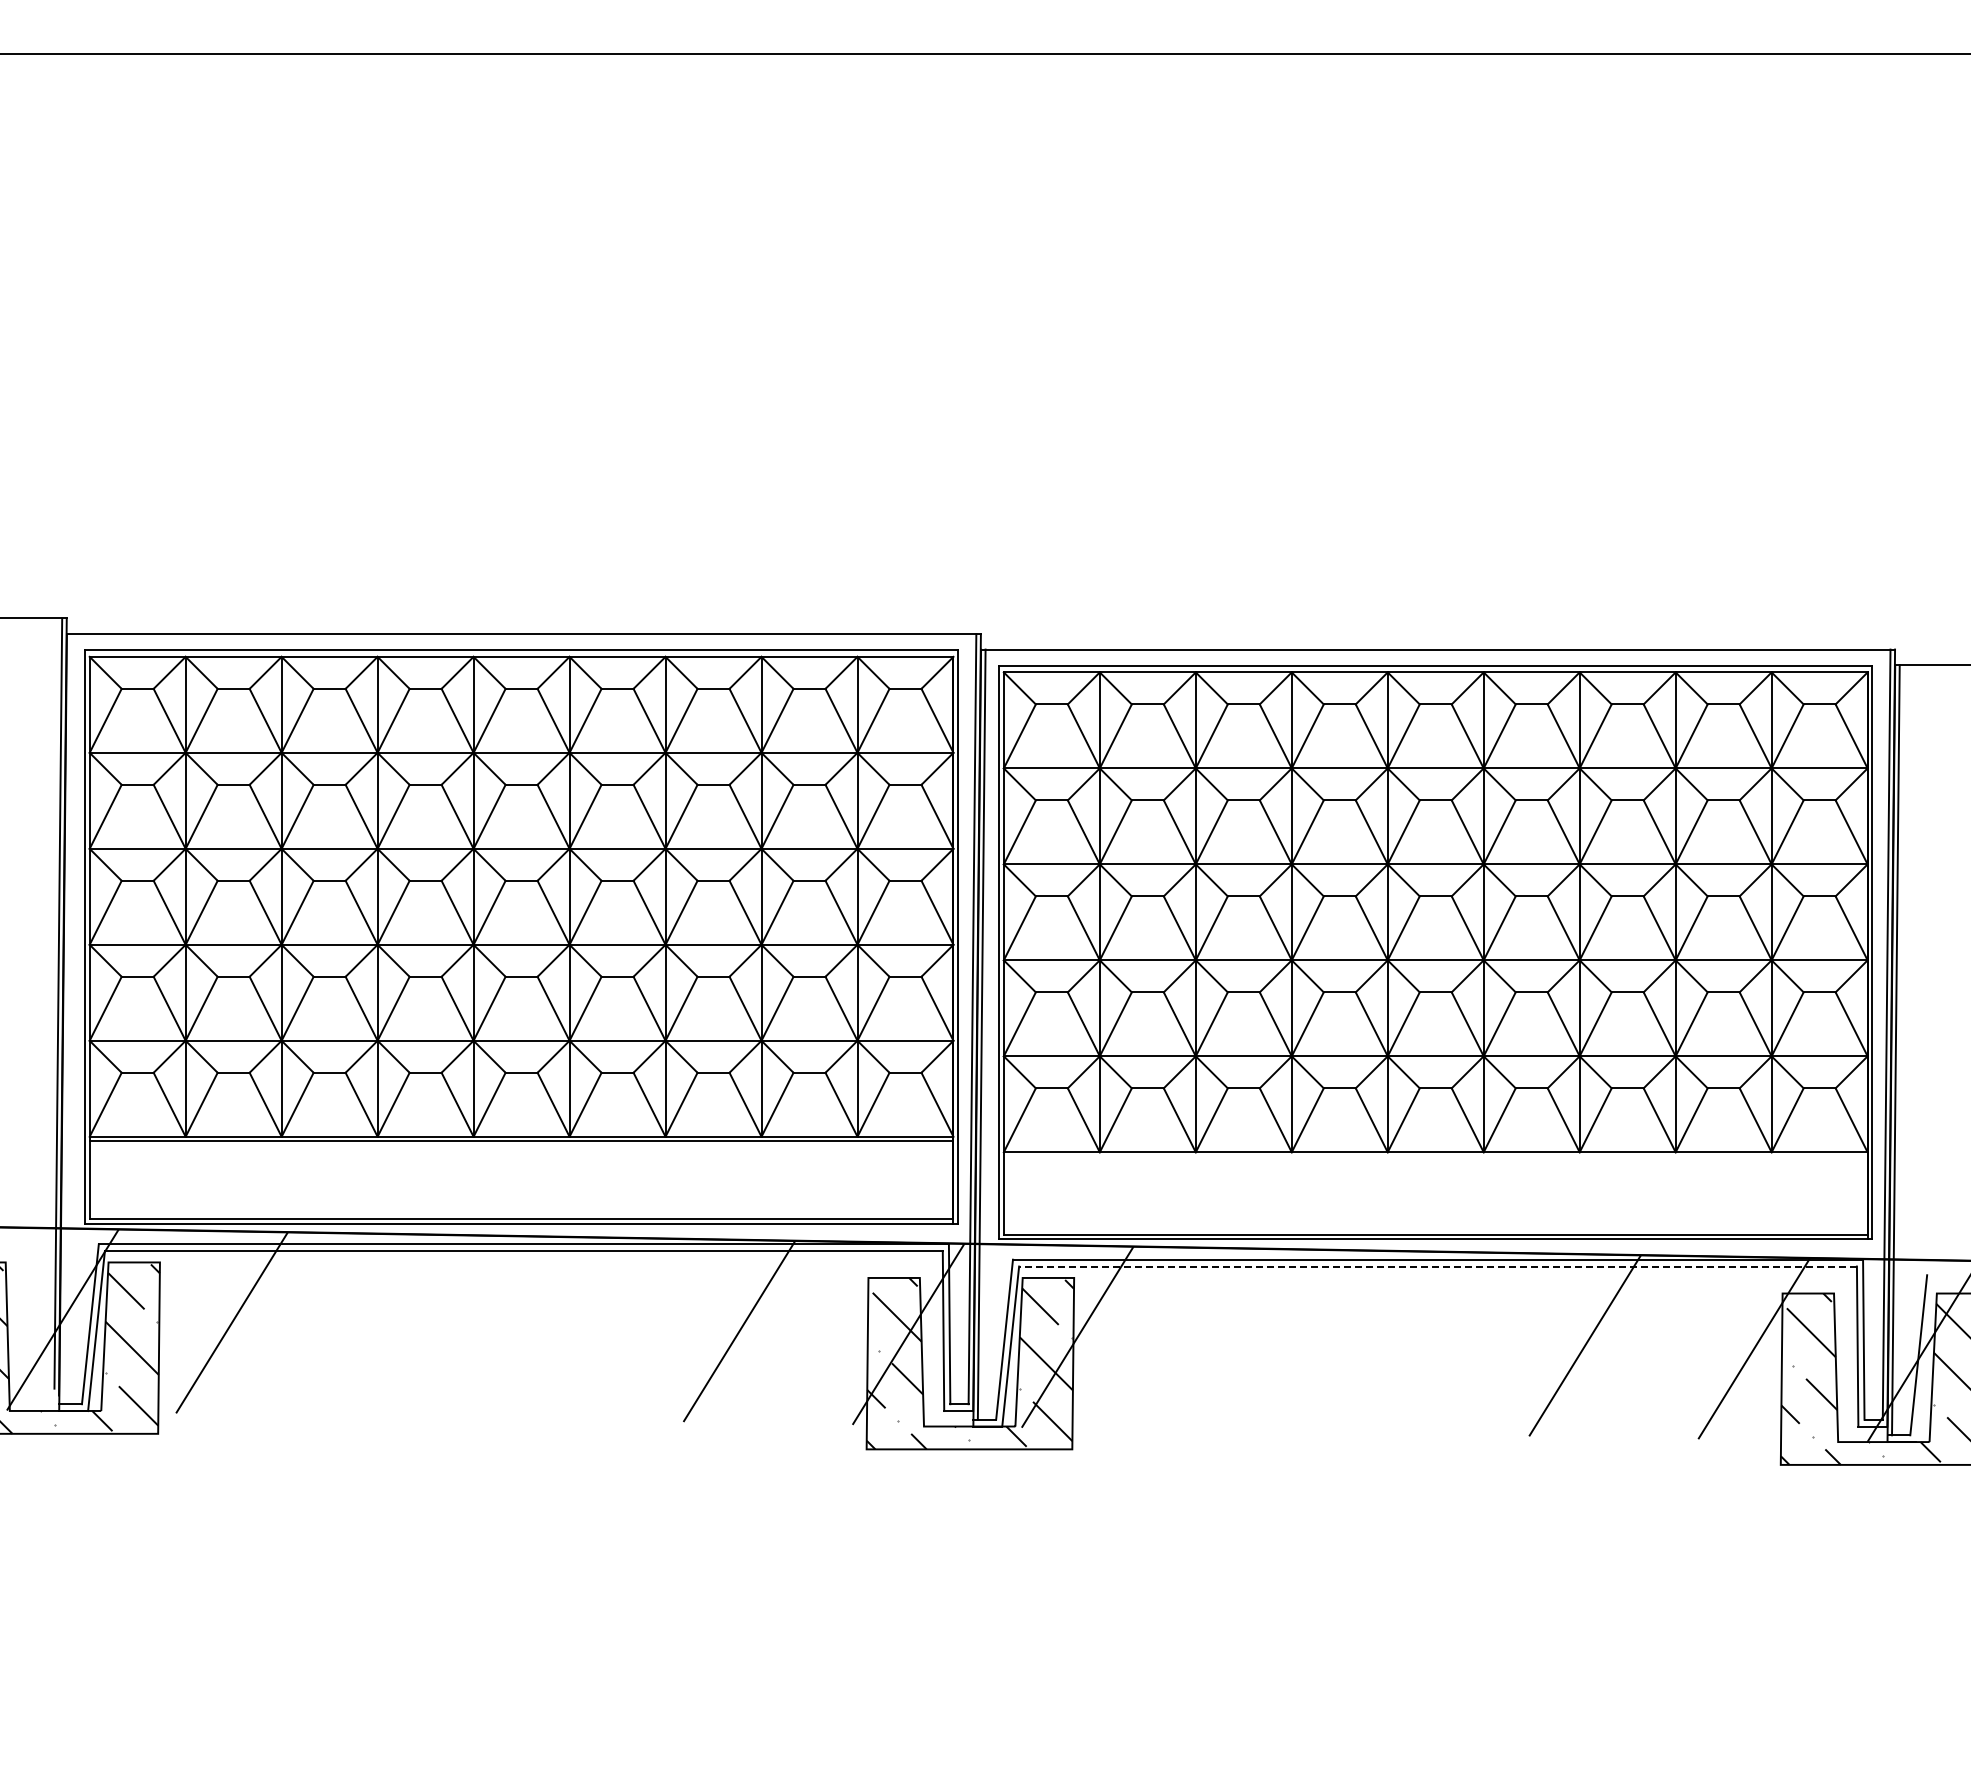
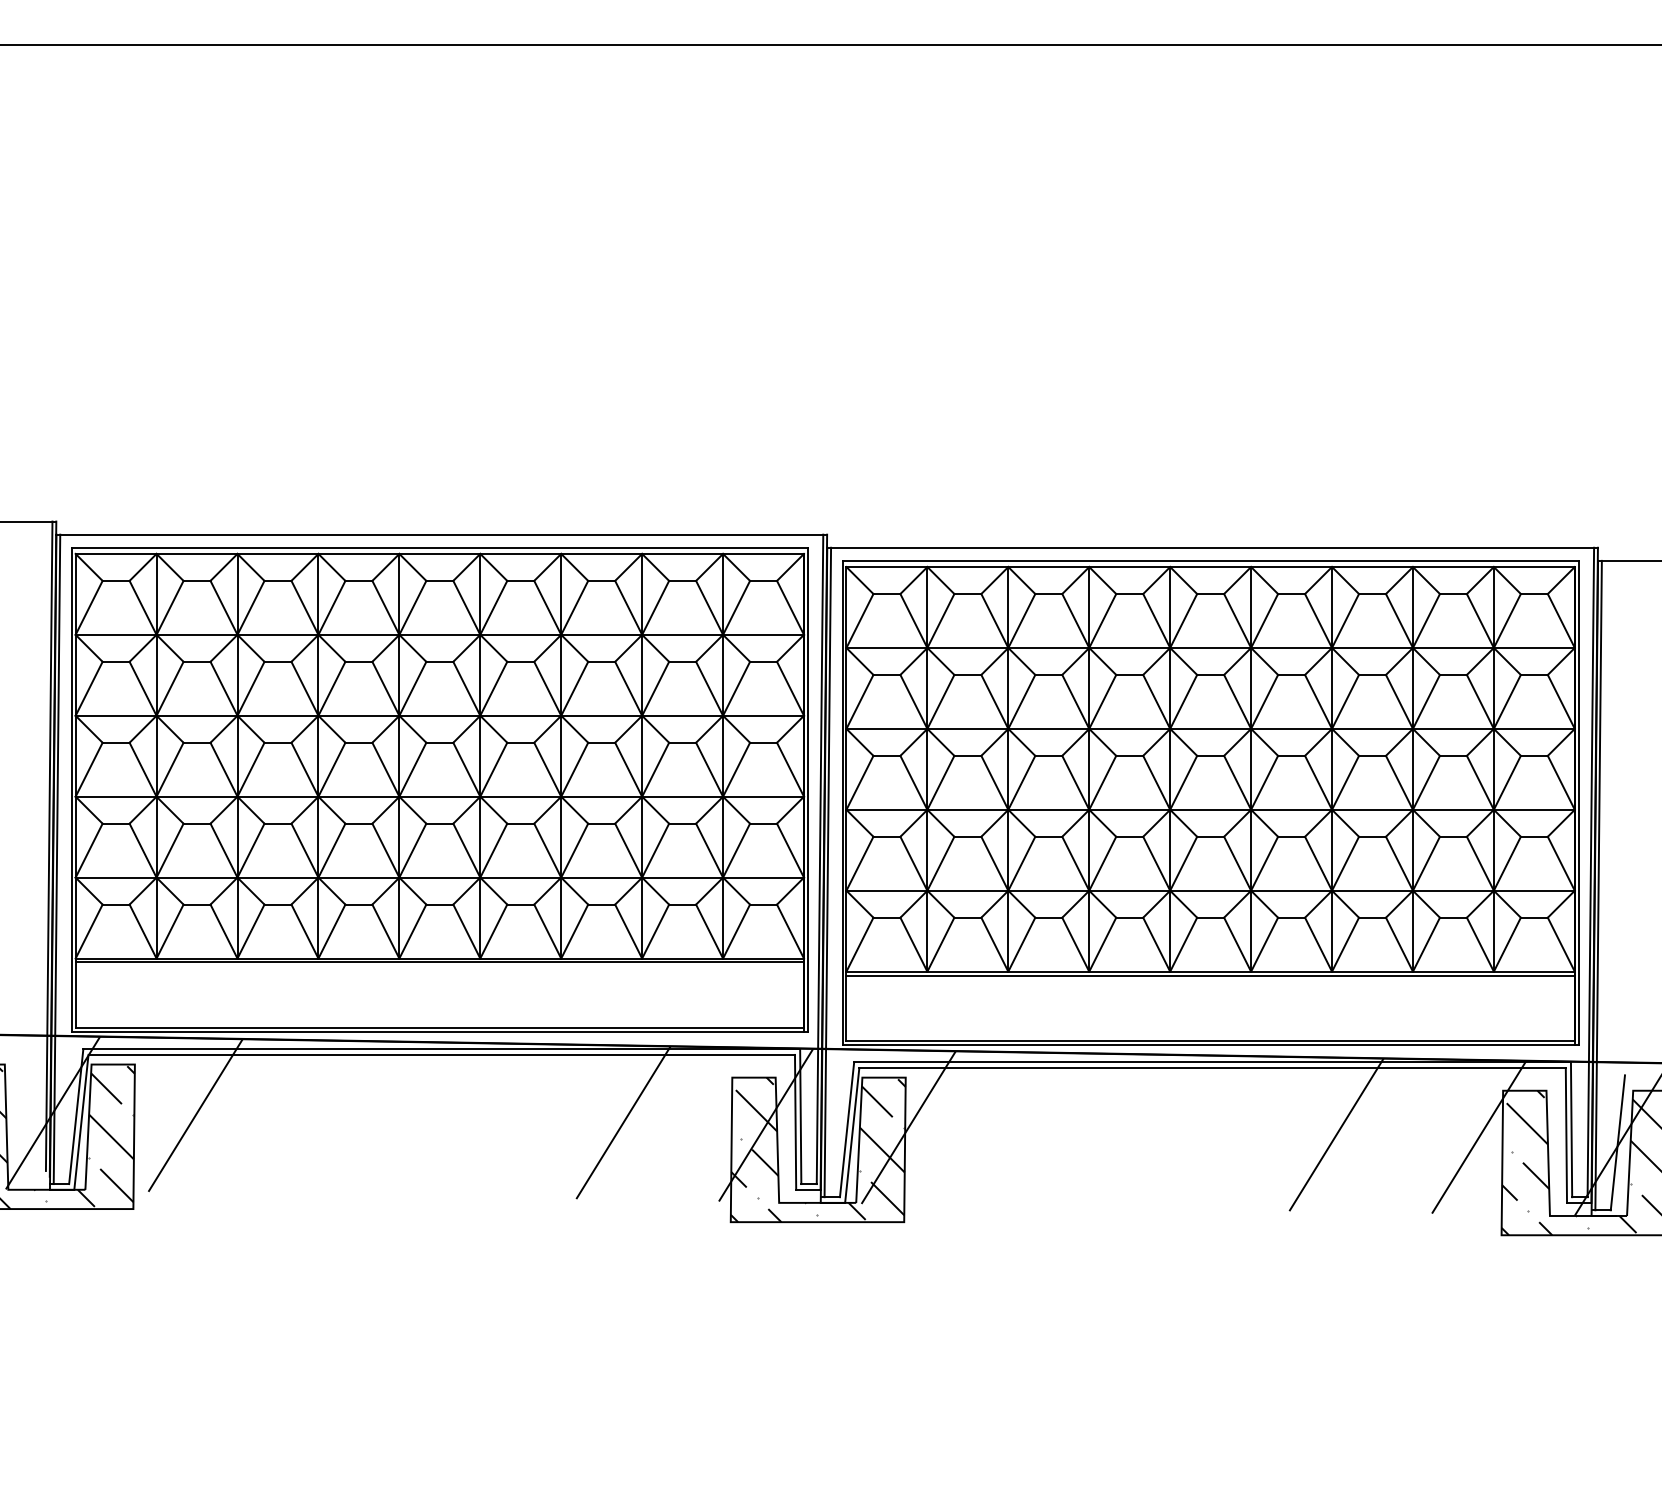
line: (67, 1019) -> (56, 859), added
line: (1435, 1156) -> (1210, 975), added
line: (1438, 1266) -> (1212, 1067), dashed -> solid

